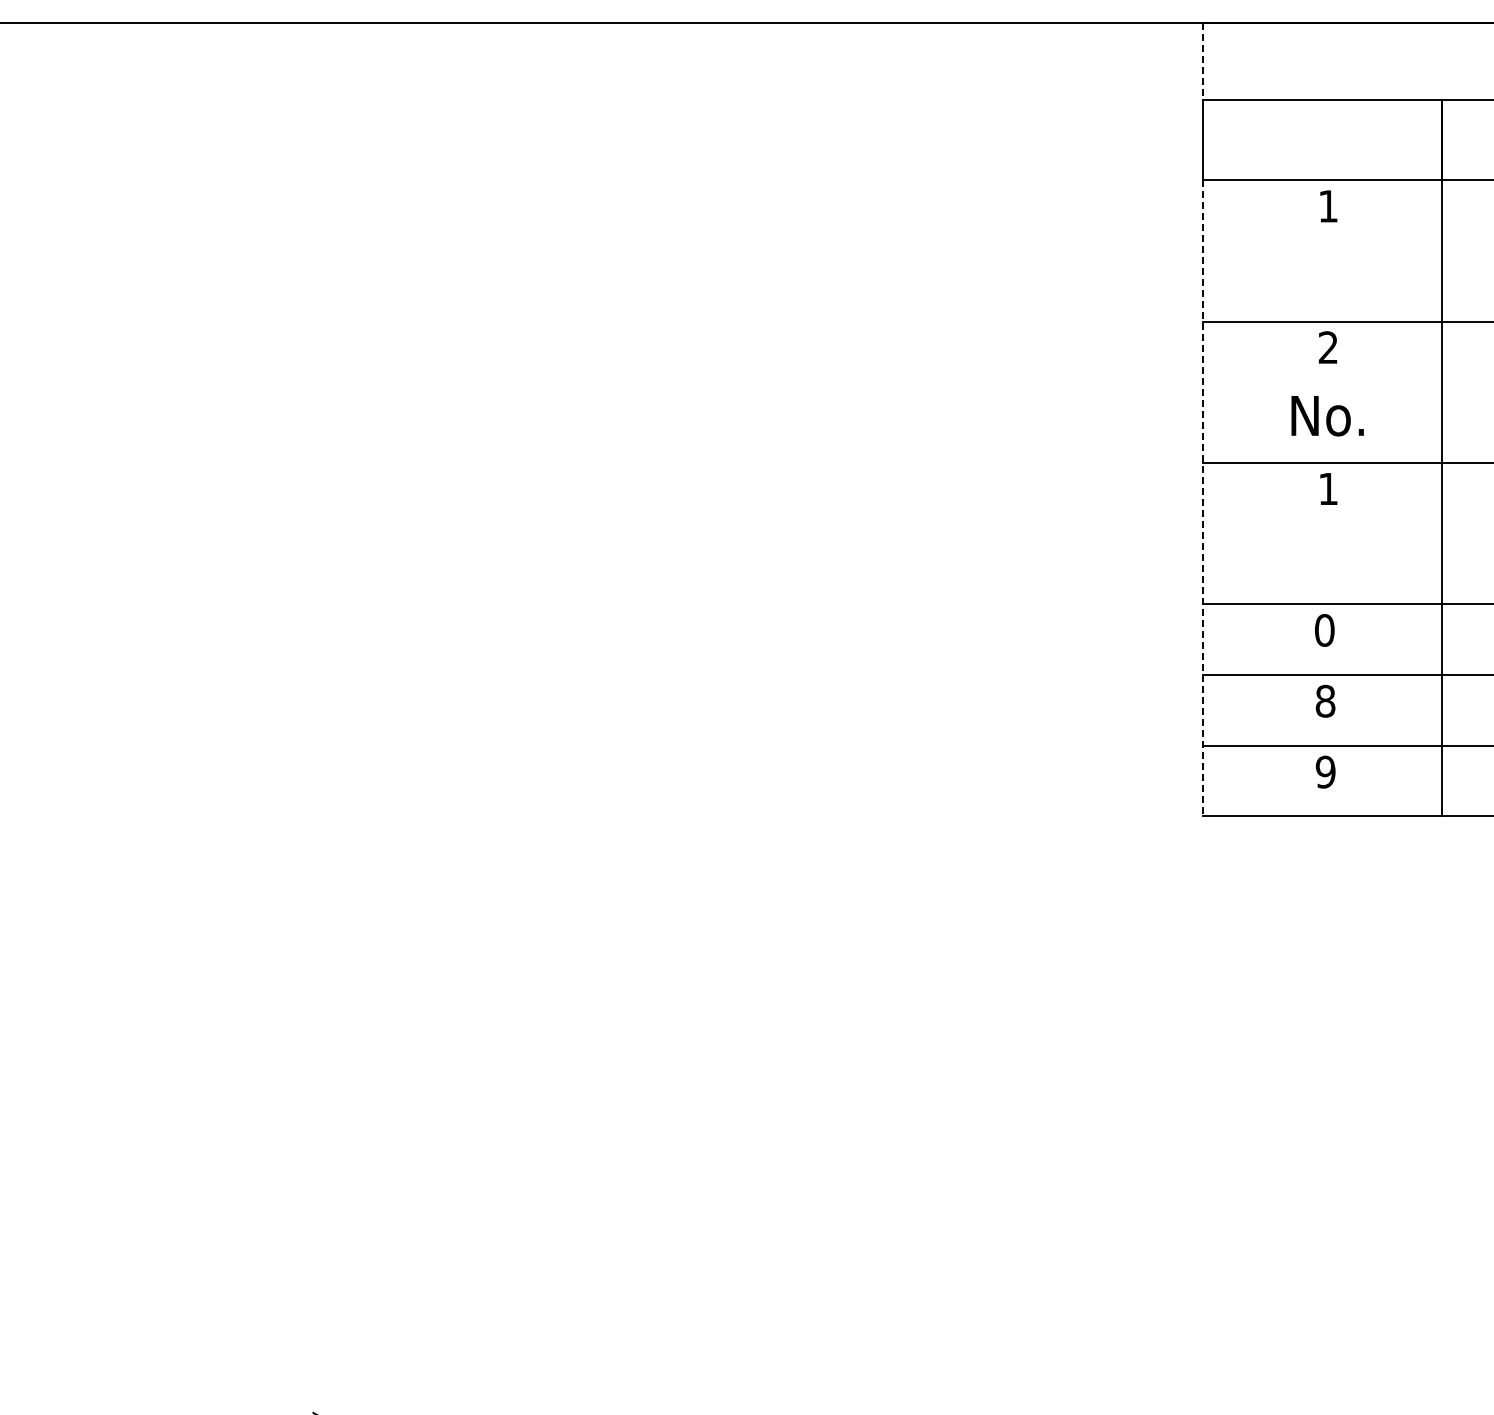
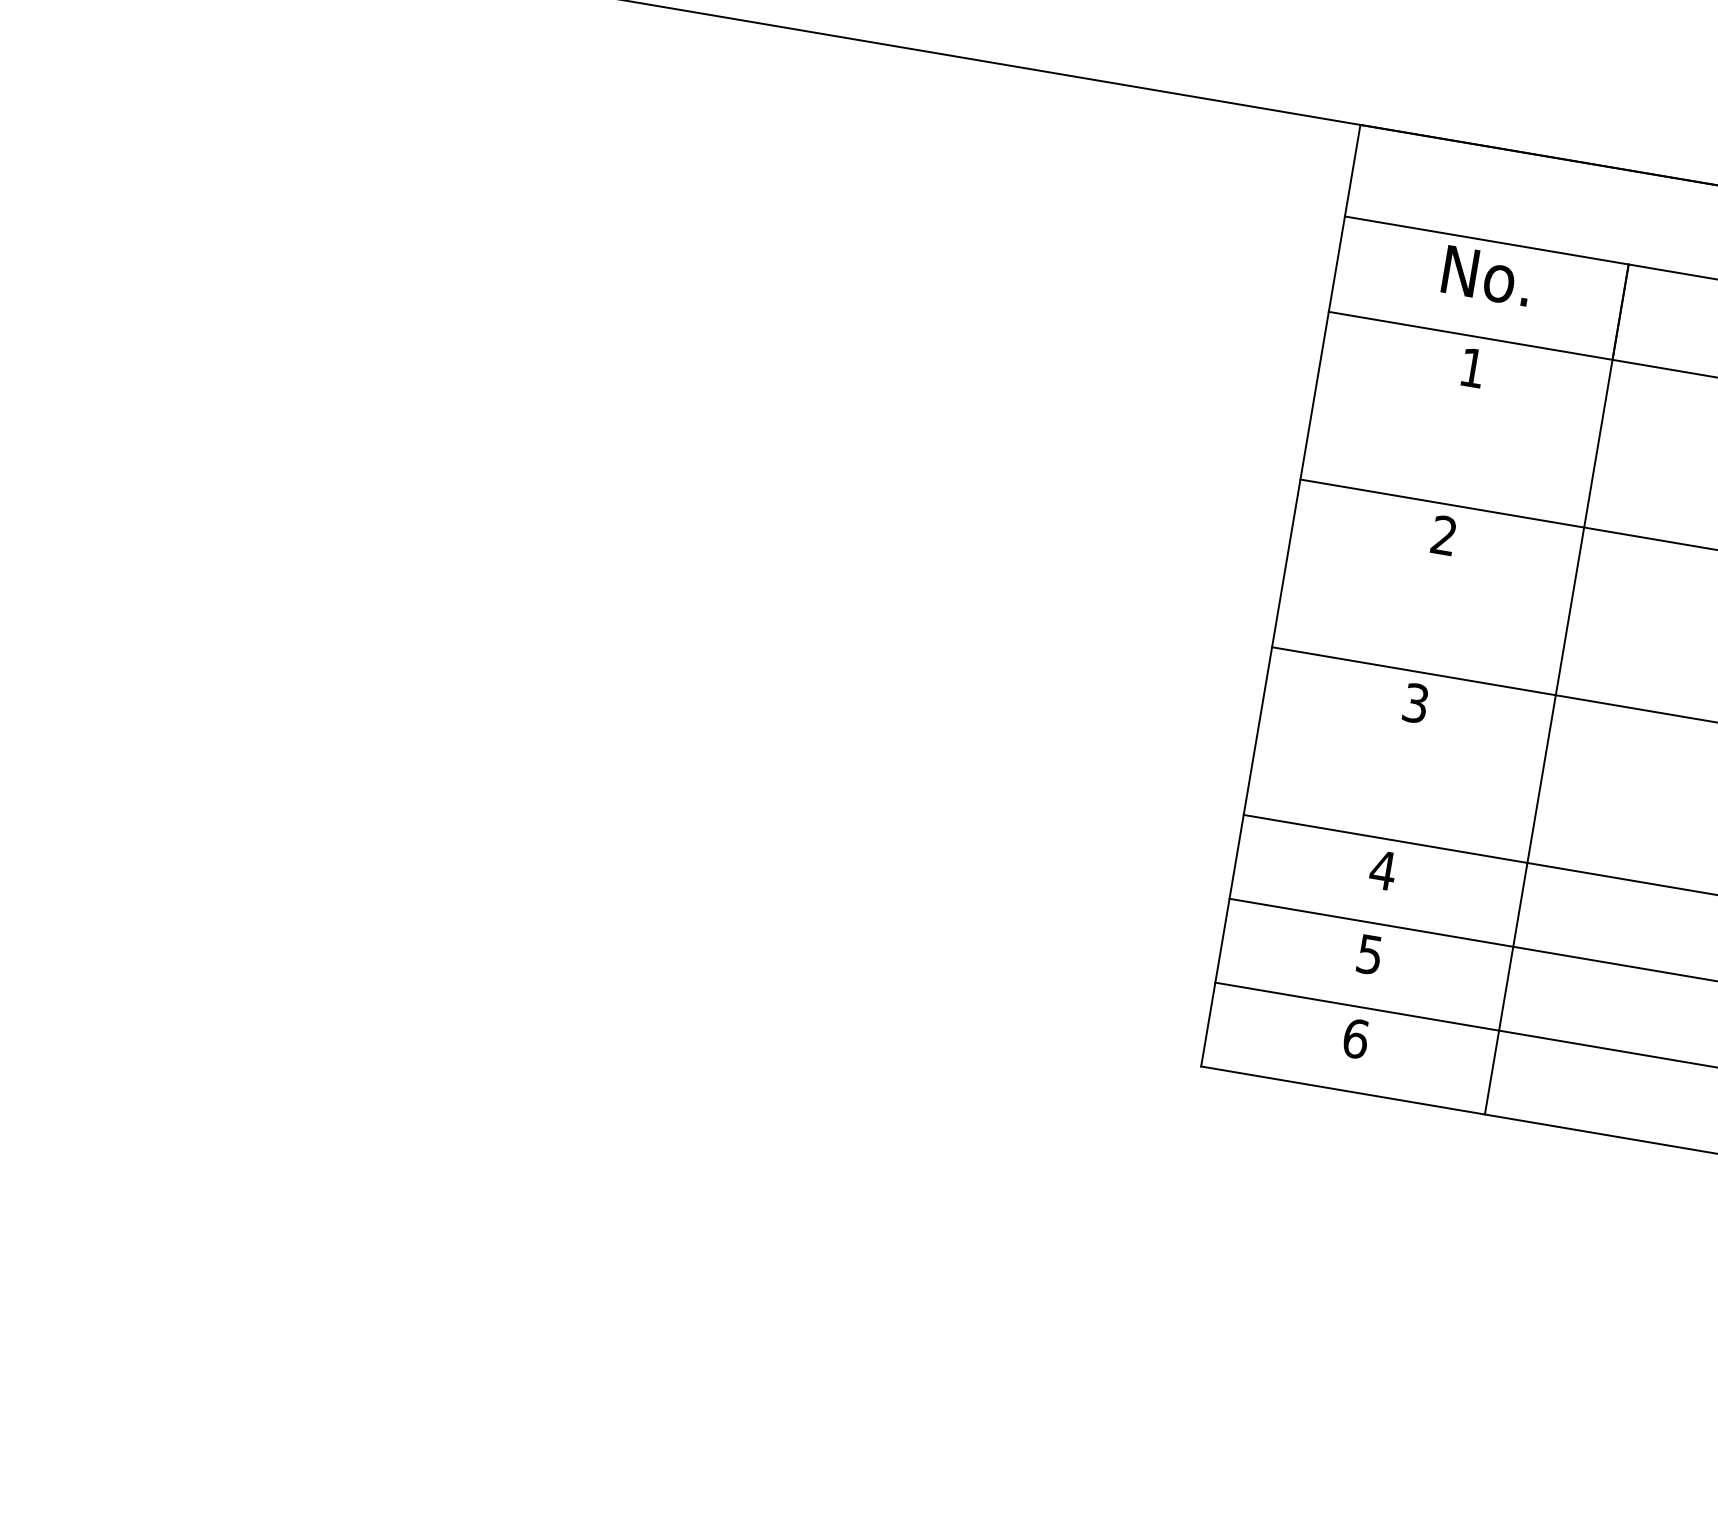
line: (1202, 61) -> (1352, 170), dashed -> solid
text: (1327, 416) -> (1486, 276), moved
text: (1328, 488) -> (1416, 702), 1 -> 3
line: (1202, 498) -> (1264, 689), dashed -> solid
text: (1324, 630) -> (1382, 870), 0 -> 4
text: (1325, 700) -> (1369, 953), 8 -> 5
text: (1325, 771) -> (1355, 1037), 9 -> 6

